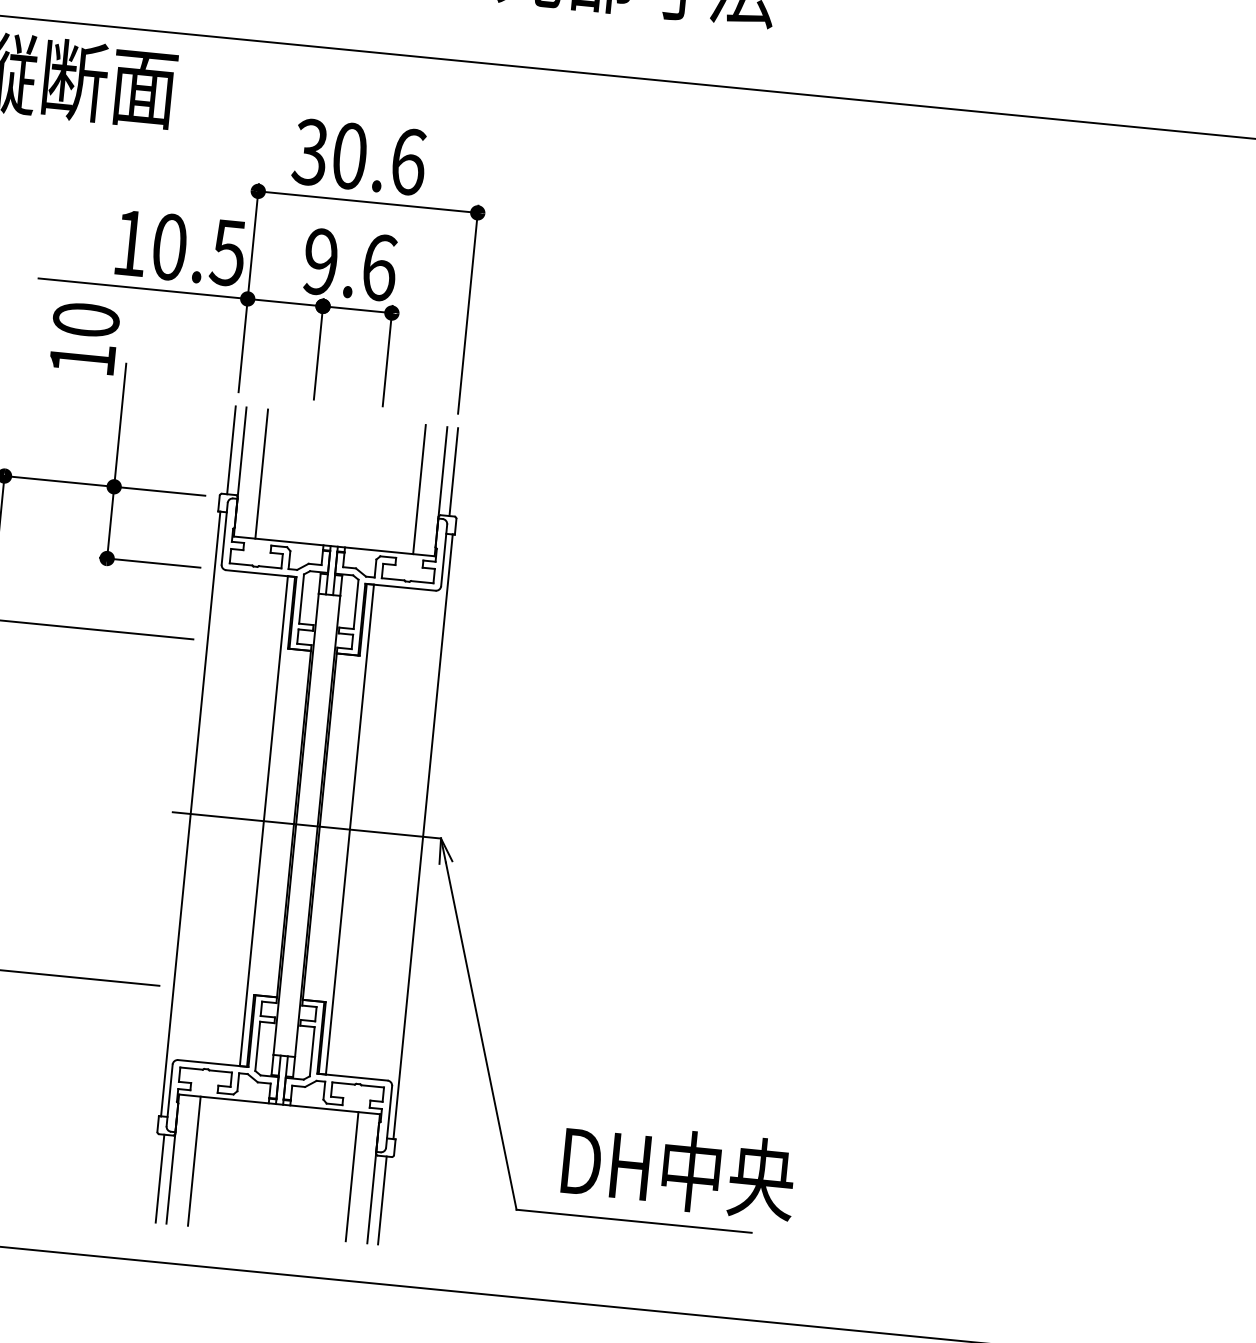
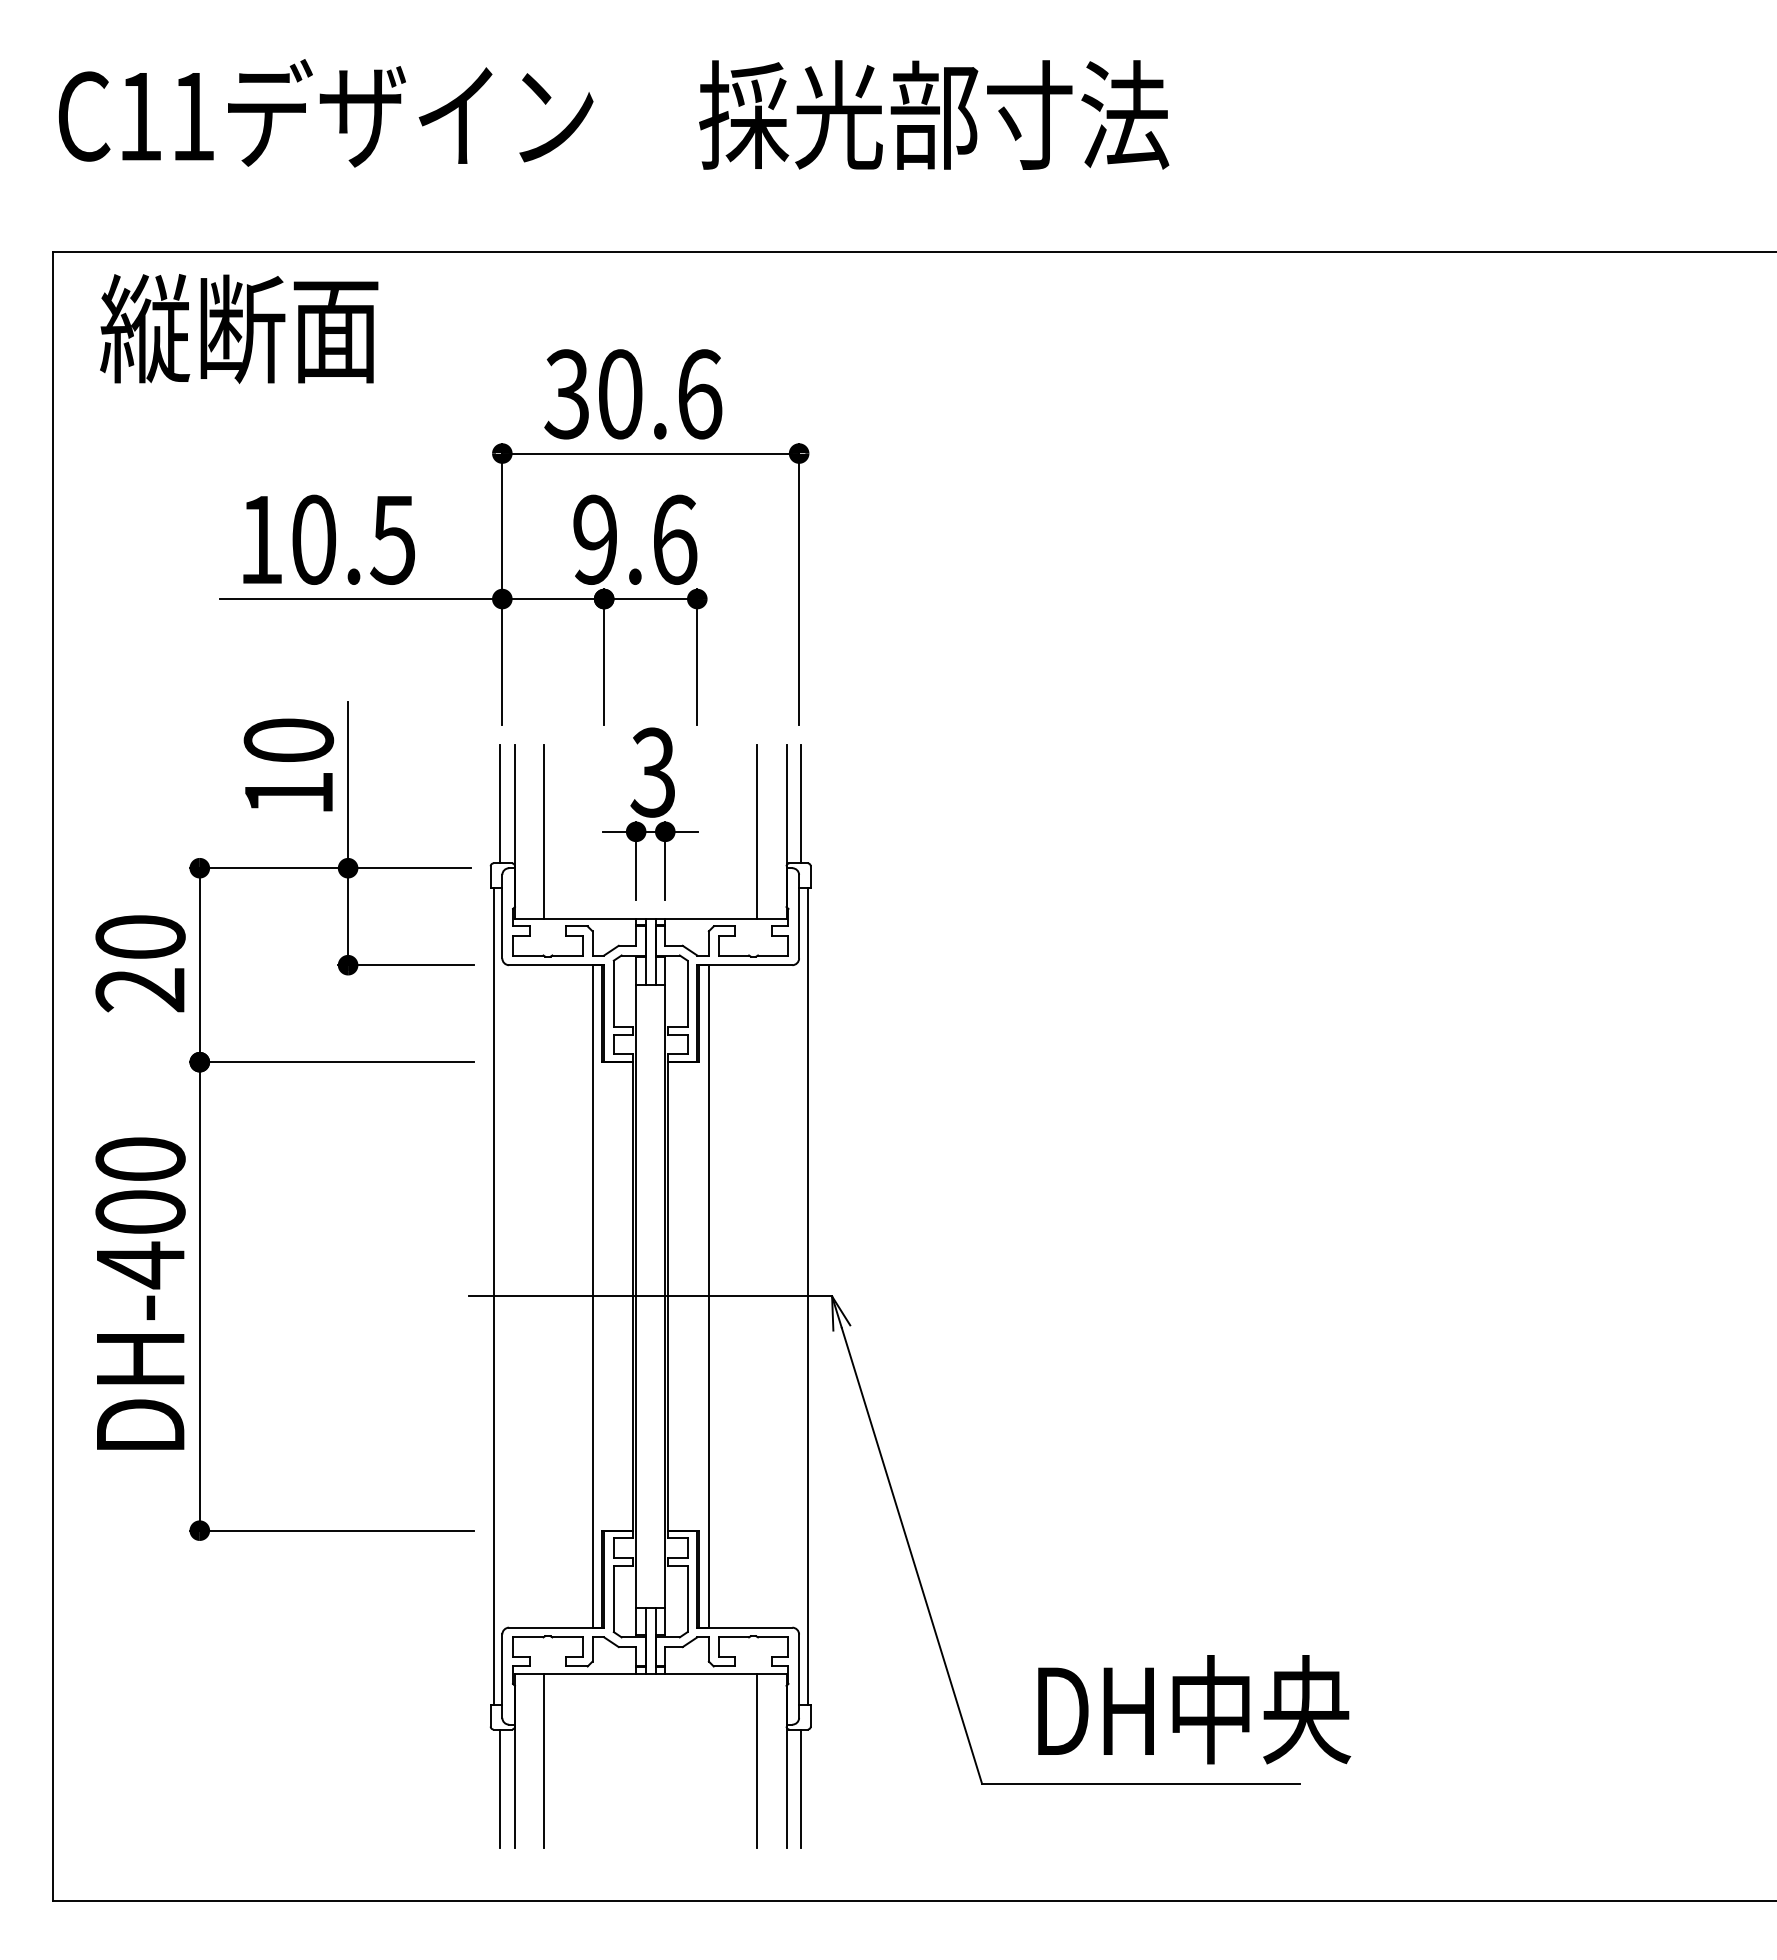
text: (180, 247) -> (328, 539), moved
text: (84, 337) -> (288, 764), moved
part: (341, 468) -> (650, 813), added

